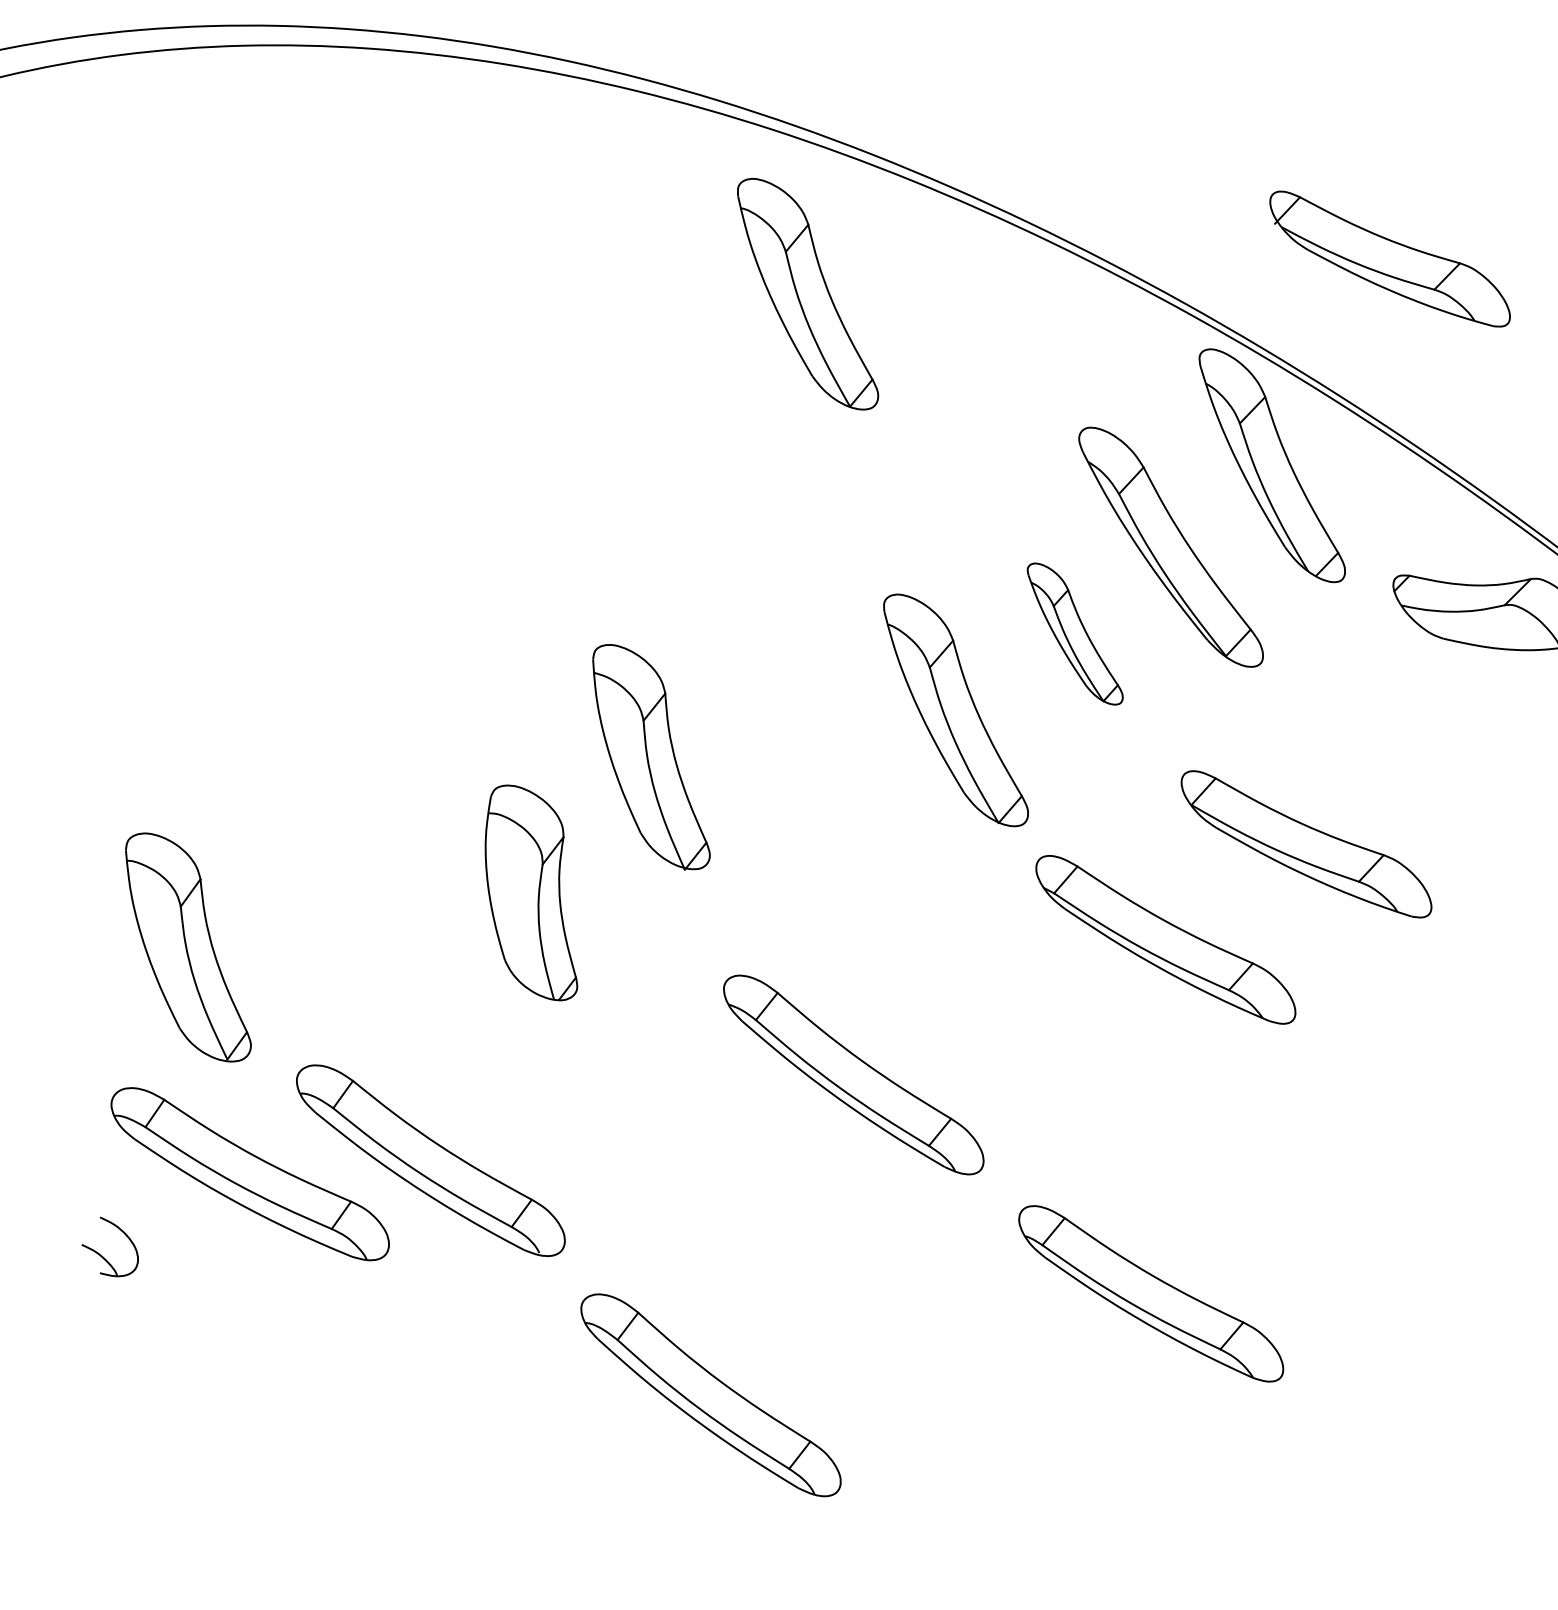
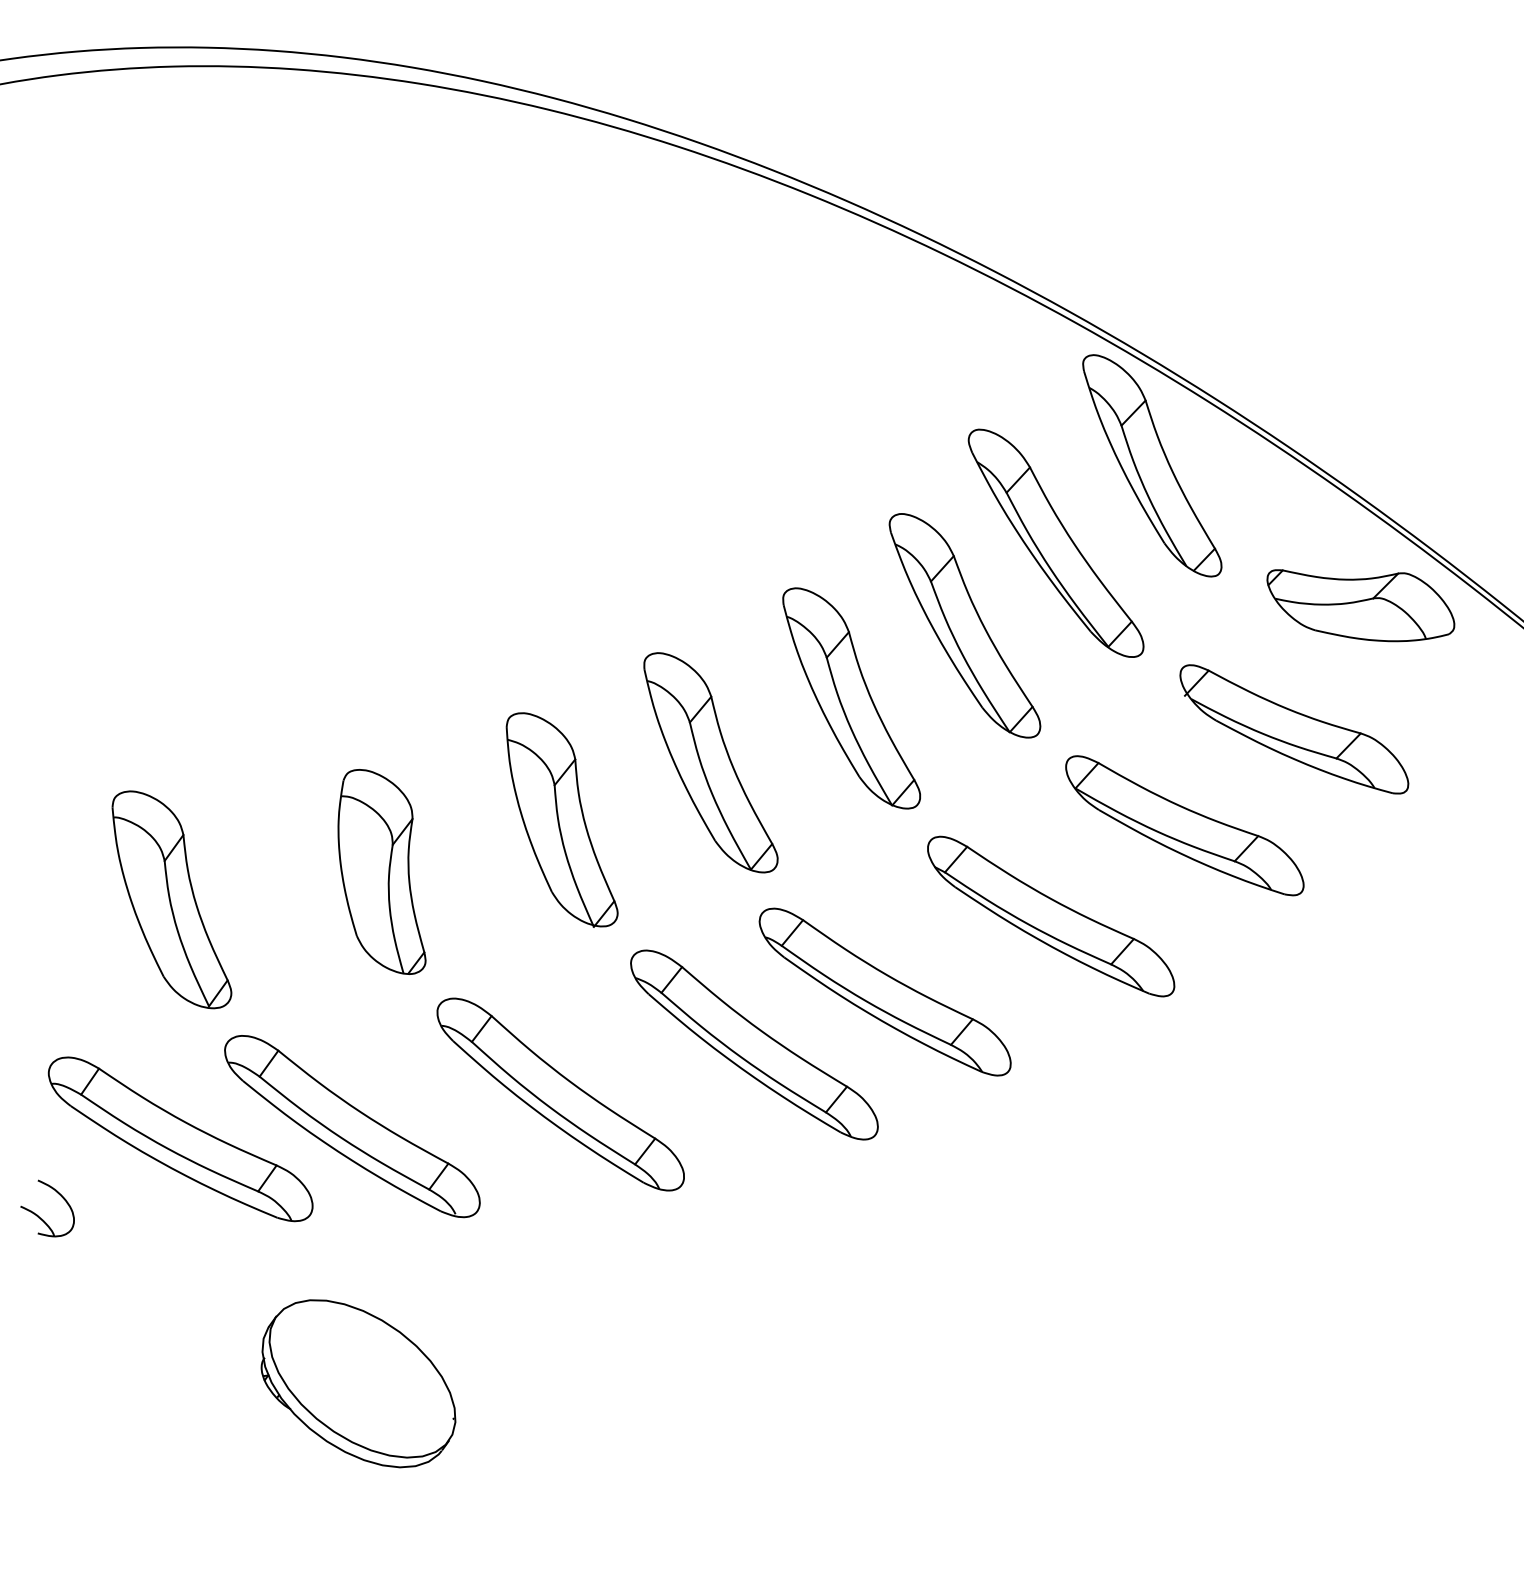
part: (1390, 259) -> (1294, 729), moved
part: (807, 293) -> (710, 762), moved
part: (1074, 633) -> (964, 625), size x1.67
part: (650, 756) -> (561, 819), moved
part: (530, 892) -> (381, 871), moved
part: (187, 947) -> (171, 899), moved
part: (1150, 1293) -> (884, 991), moved
part: (710, 1395) -> (560, 1094), moved
part: (437, 1431) -> (358, 1383), added

